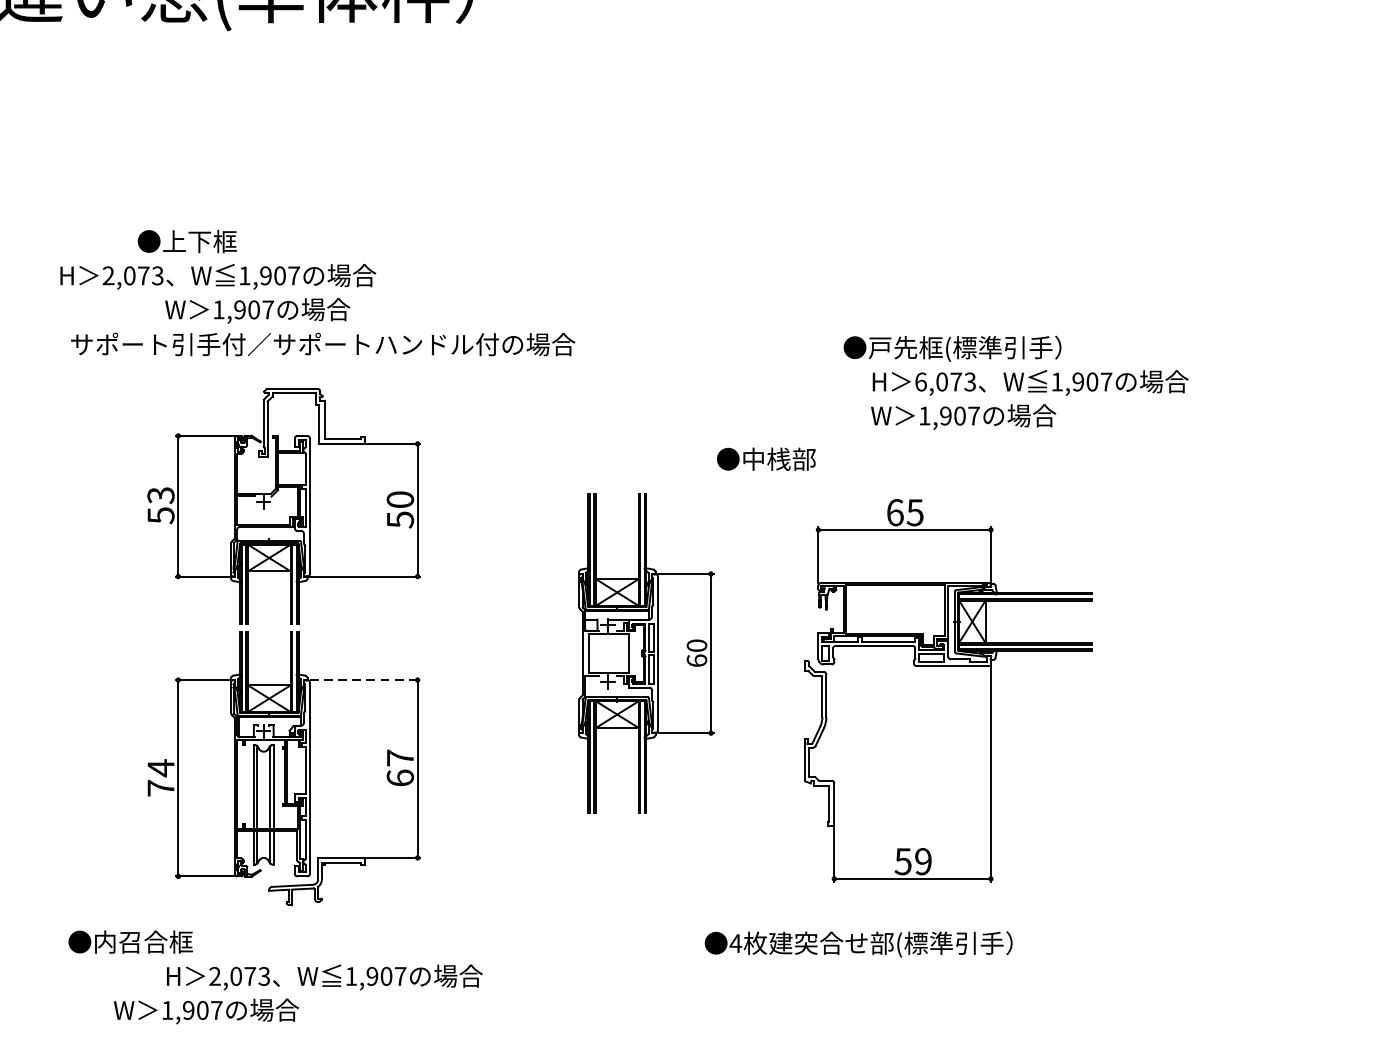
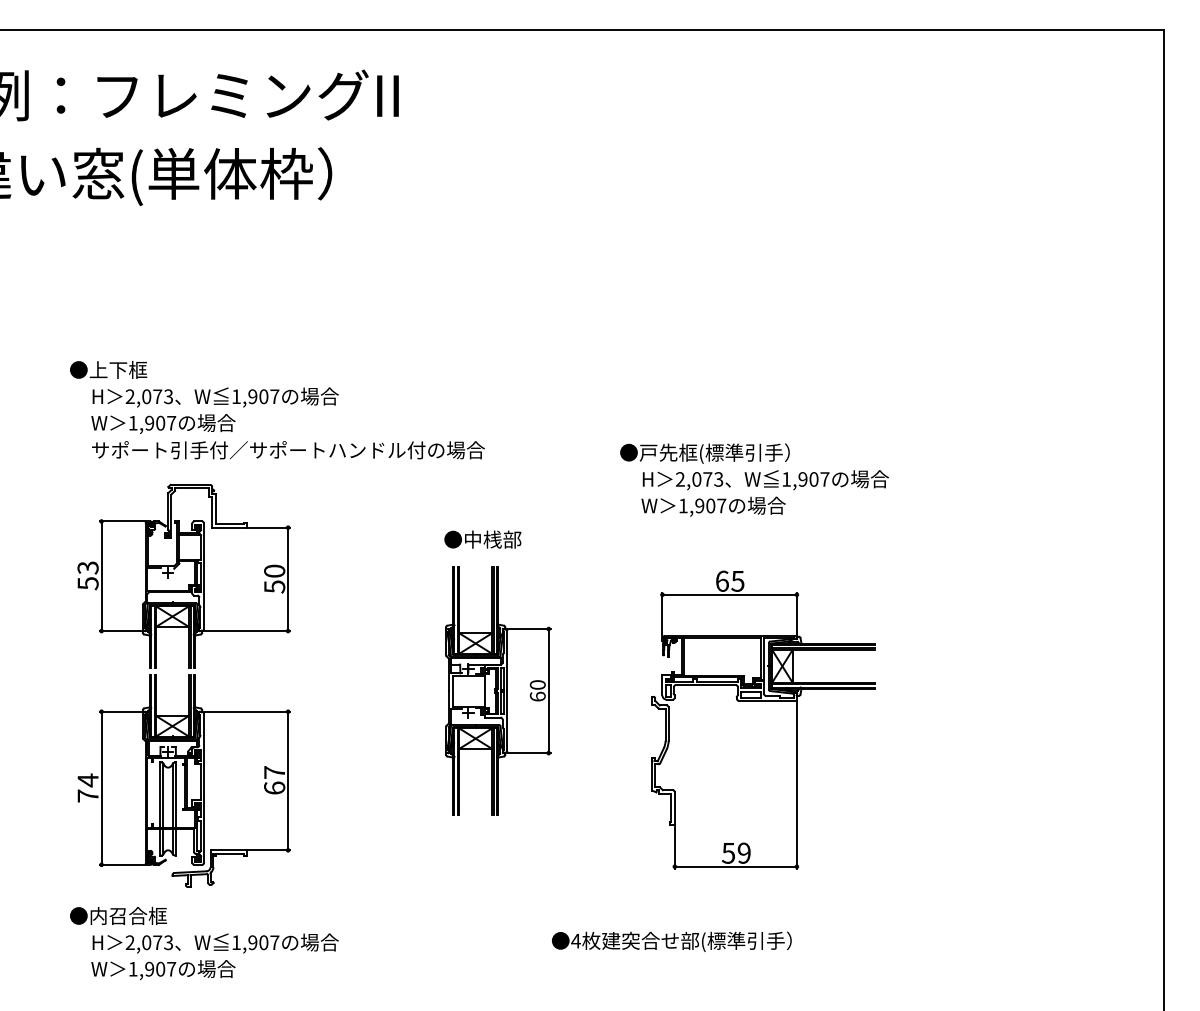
text: (217, 276) -> (215, 397), moved
text: (323, 344) -> (288, 450), moved
text: (919, 382) -> (679, 479), 6,073 -> 2,073
text: (765, 459) -> (482, 539), moved
part: (646, 652) -> (498, 690), moved
part: (948, 666) -> (763, 701), moved
line: (365, 679) -> (247, 711), dashed -> solid
text: (130, 941) -> (118, 915), moved
text: (858, 944) -> (671, 941), moved
text: (206, 1010) -> (163, 969), moved

